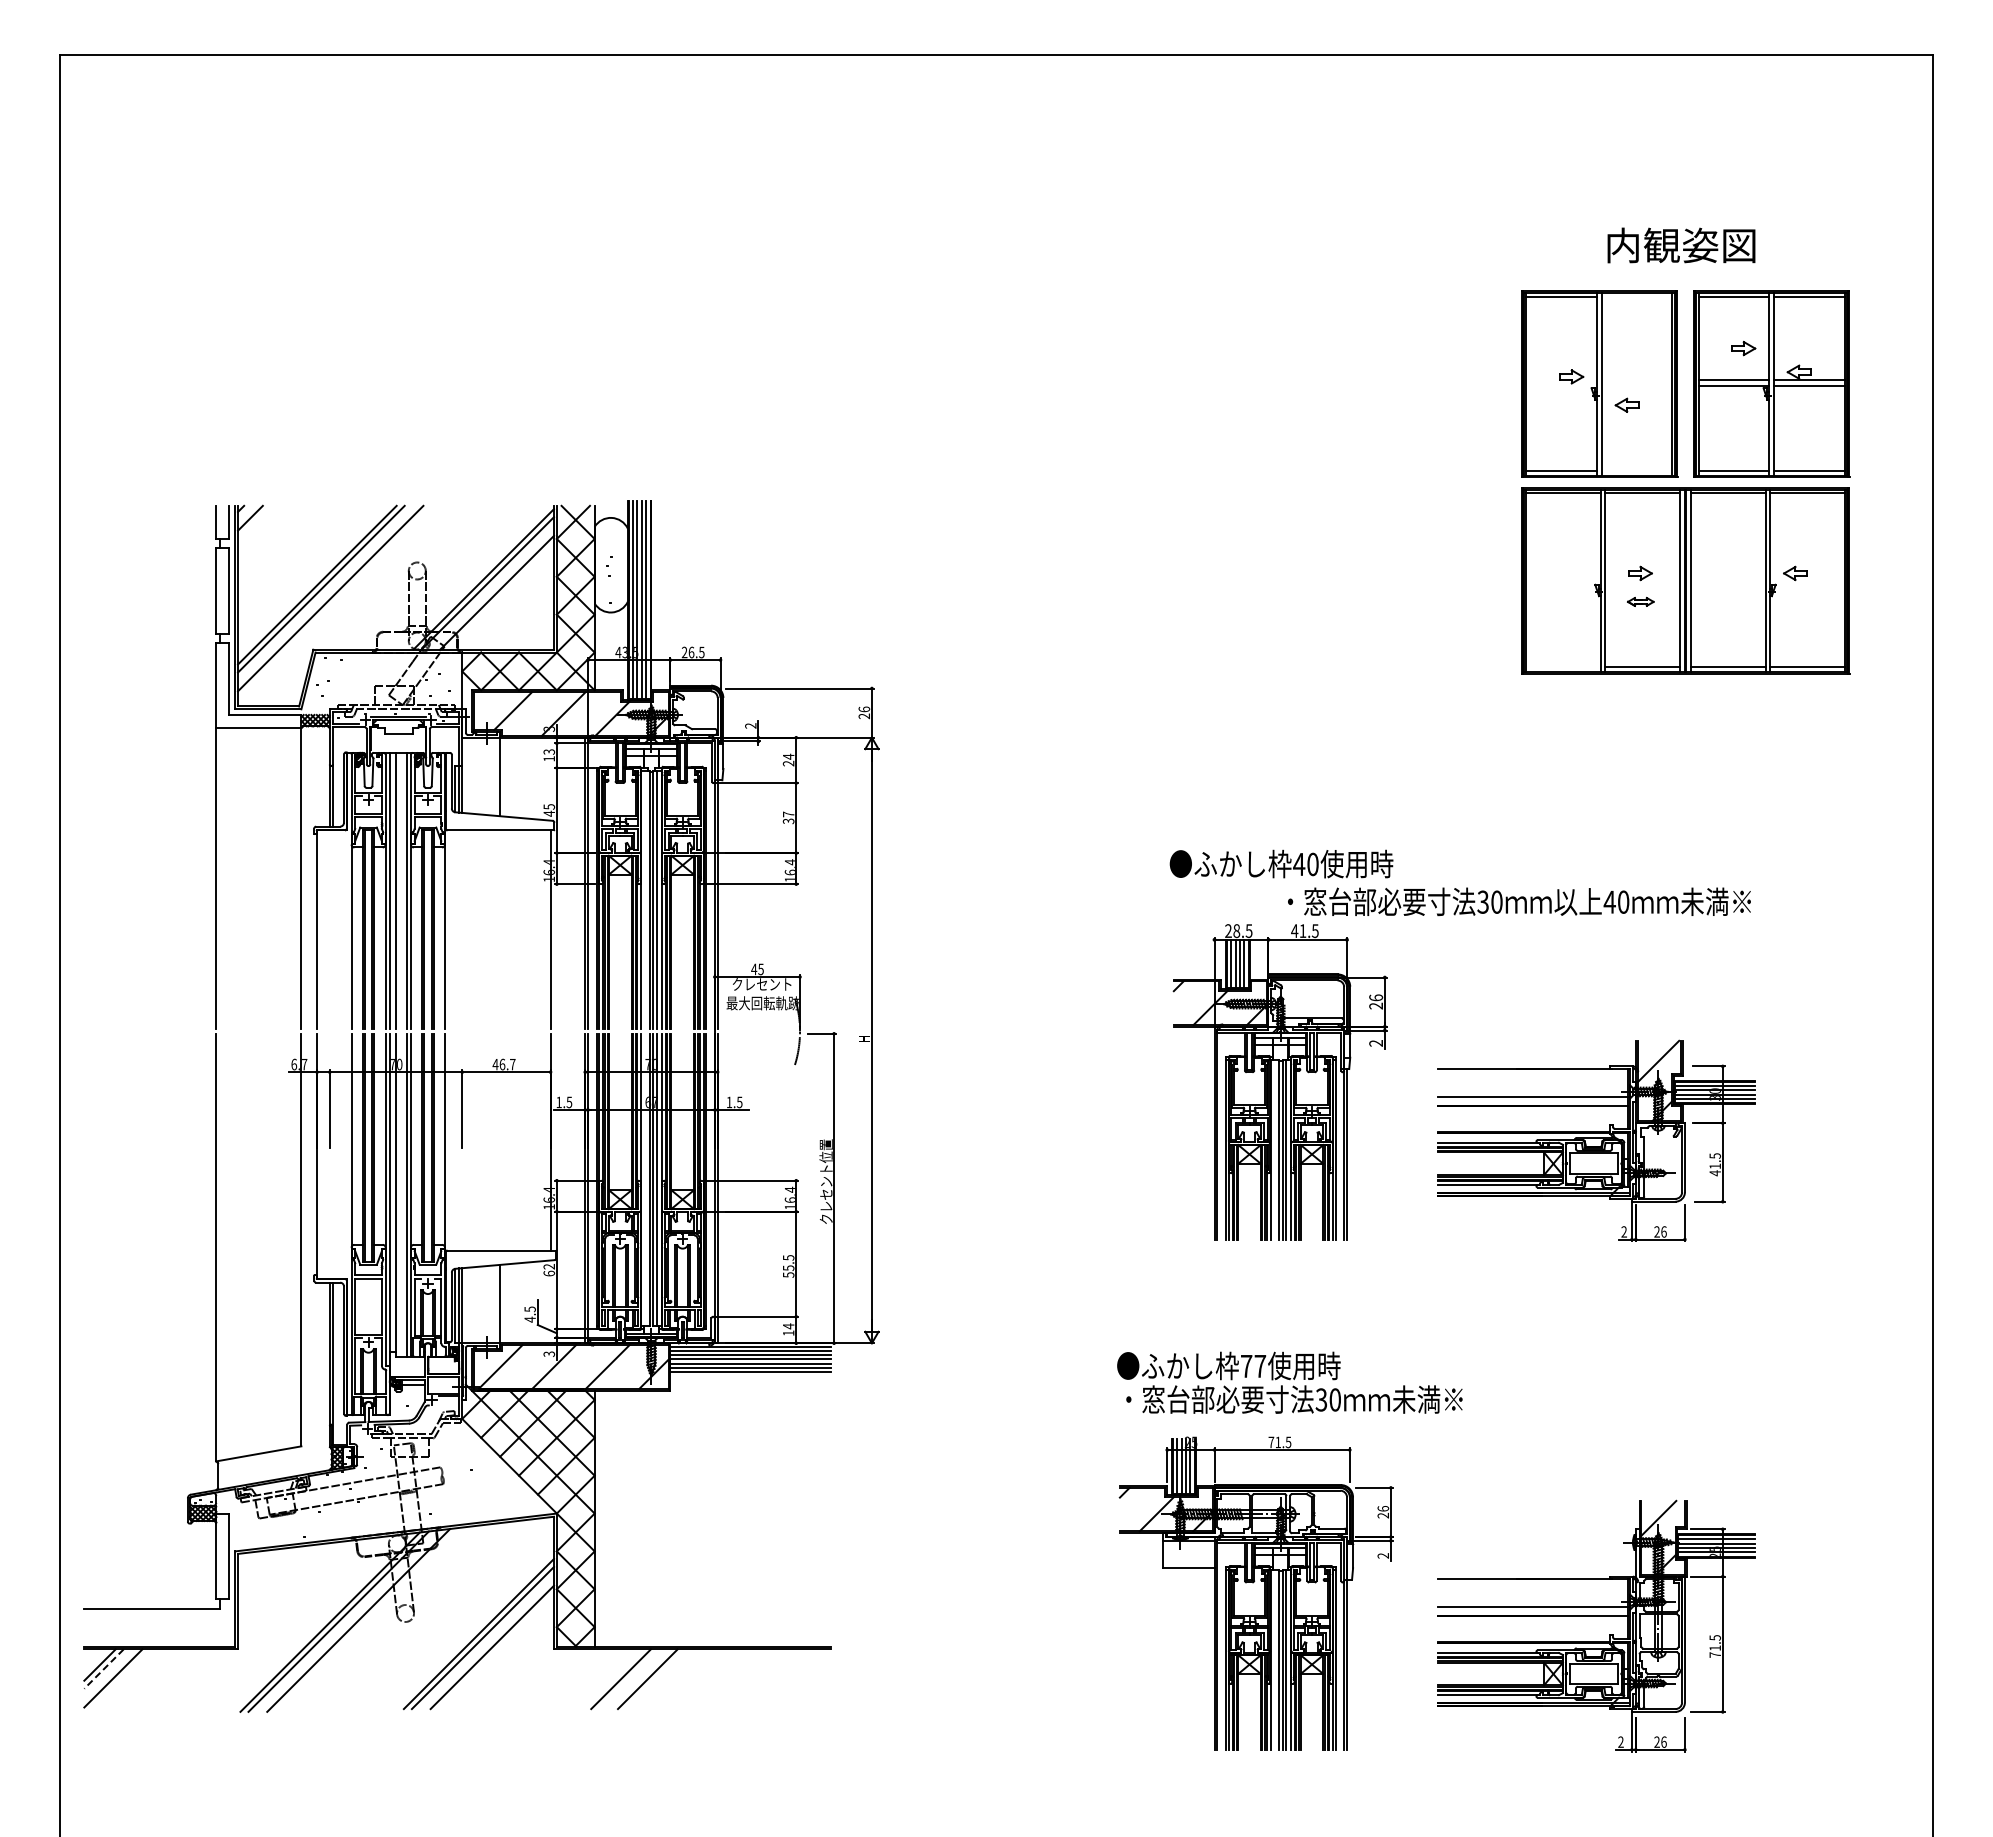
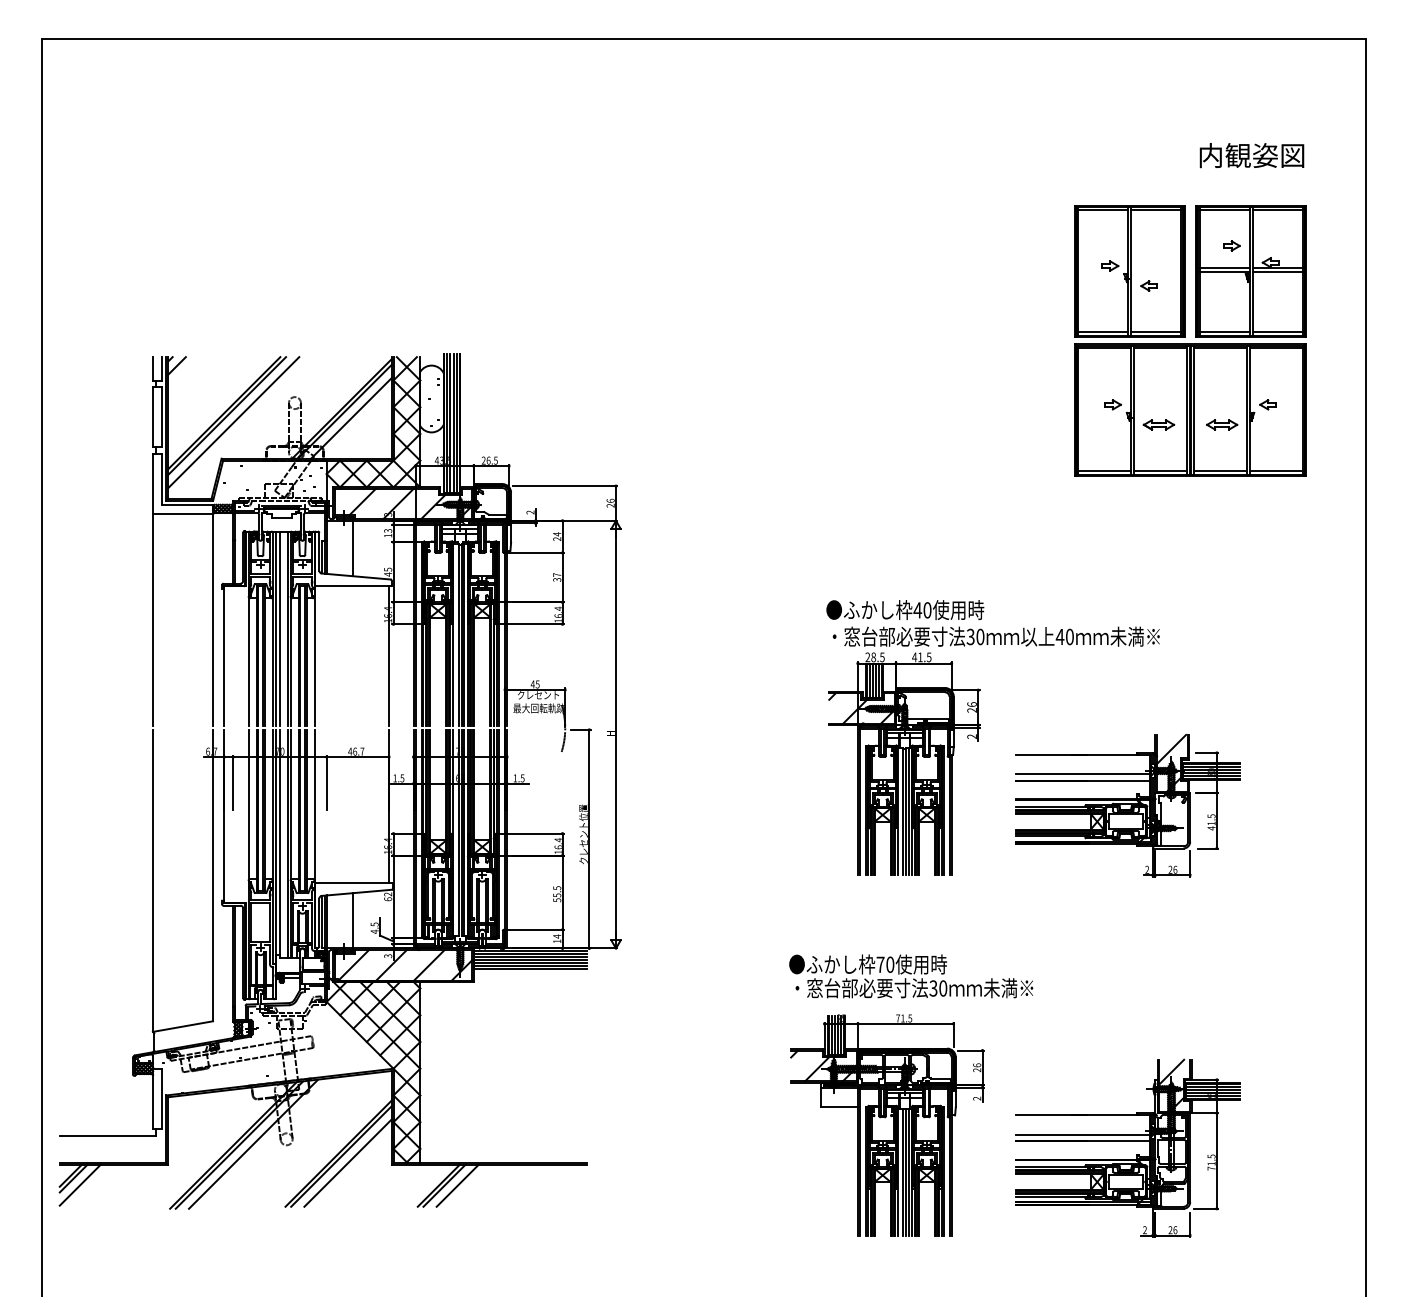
text: (1681, 245) -> (1252, 155), moved
line: (1636, 296) -> (1155, 209), added
line: (1636, 470) -> (1155, 332), added
part: (1640, 573) -> (1112, 404), moved
part: (1640, 601) -> (1158, 424), size x1.67
part: (1729, 601) -> (1221, 424), added
line: (1563, 667) -> (1104, 471), added
text: (1519, 901) -> (996, 636), moved
text: (1260, 1366) -> (890, 964), 77 -> 70
line: (103, 1669) -> (73, 1178), dashed -> solid
line: (628, 1679) -> (444, 1185), added

